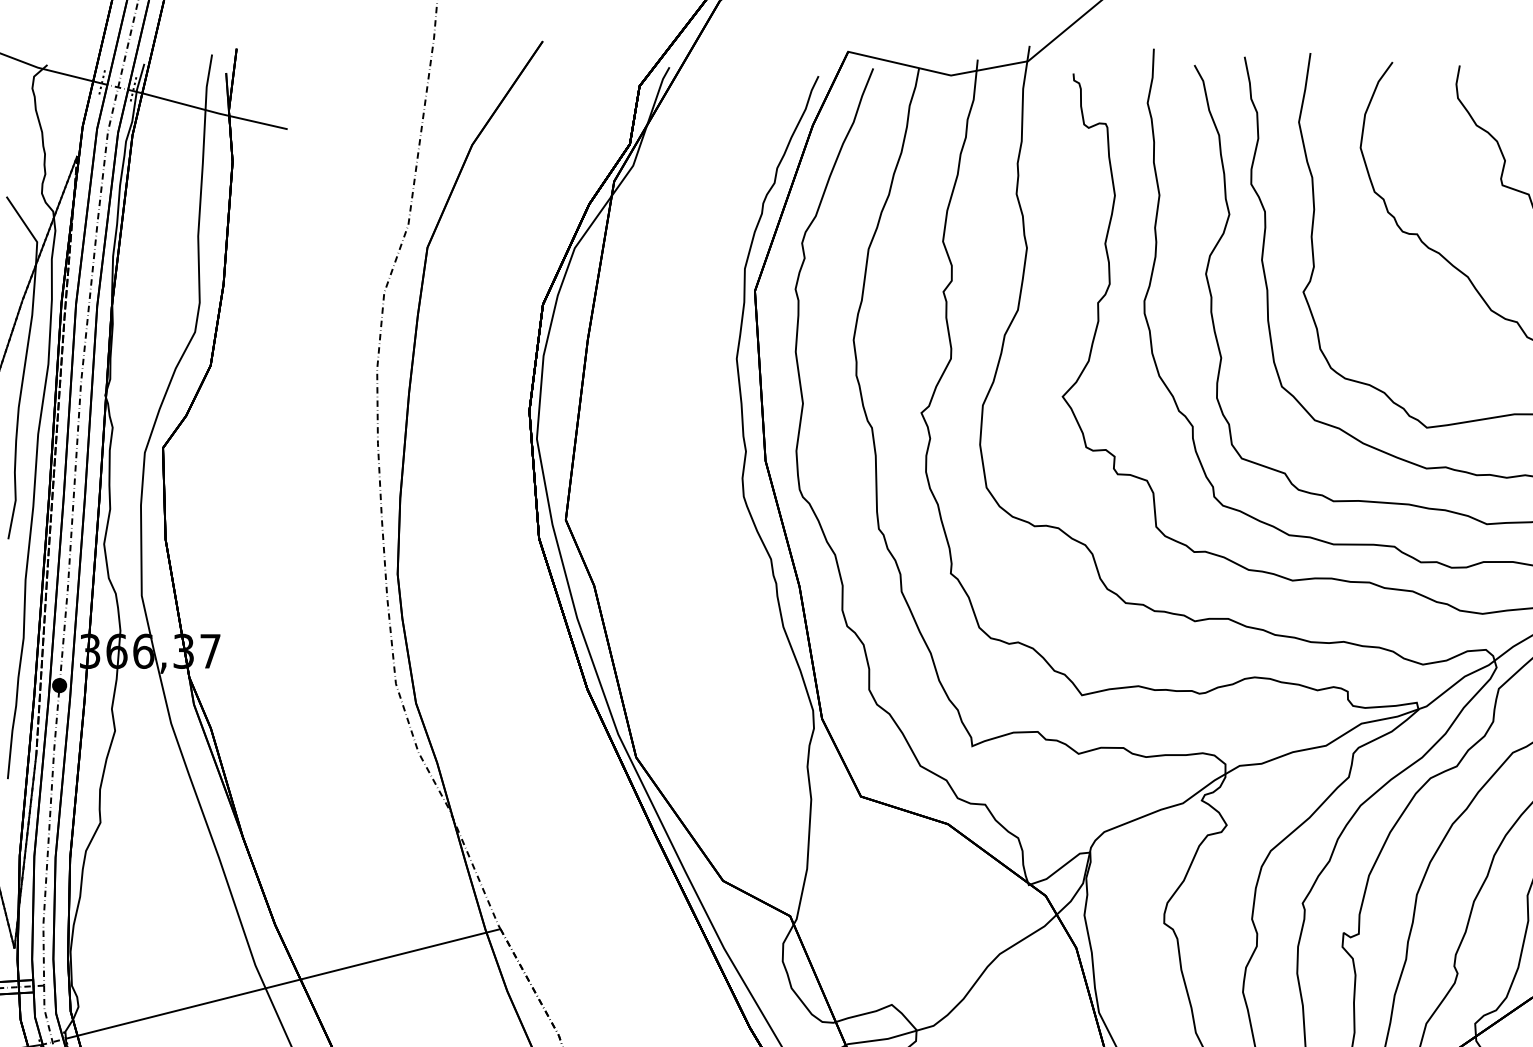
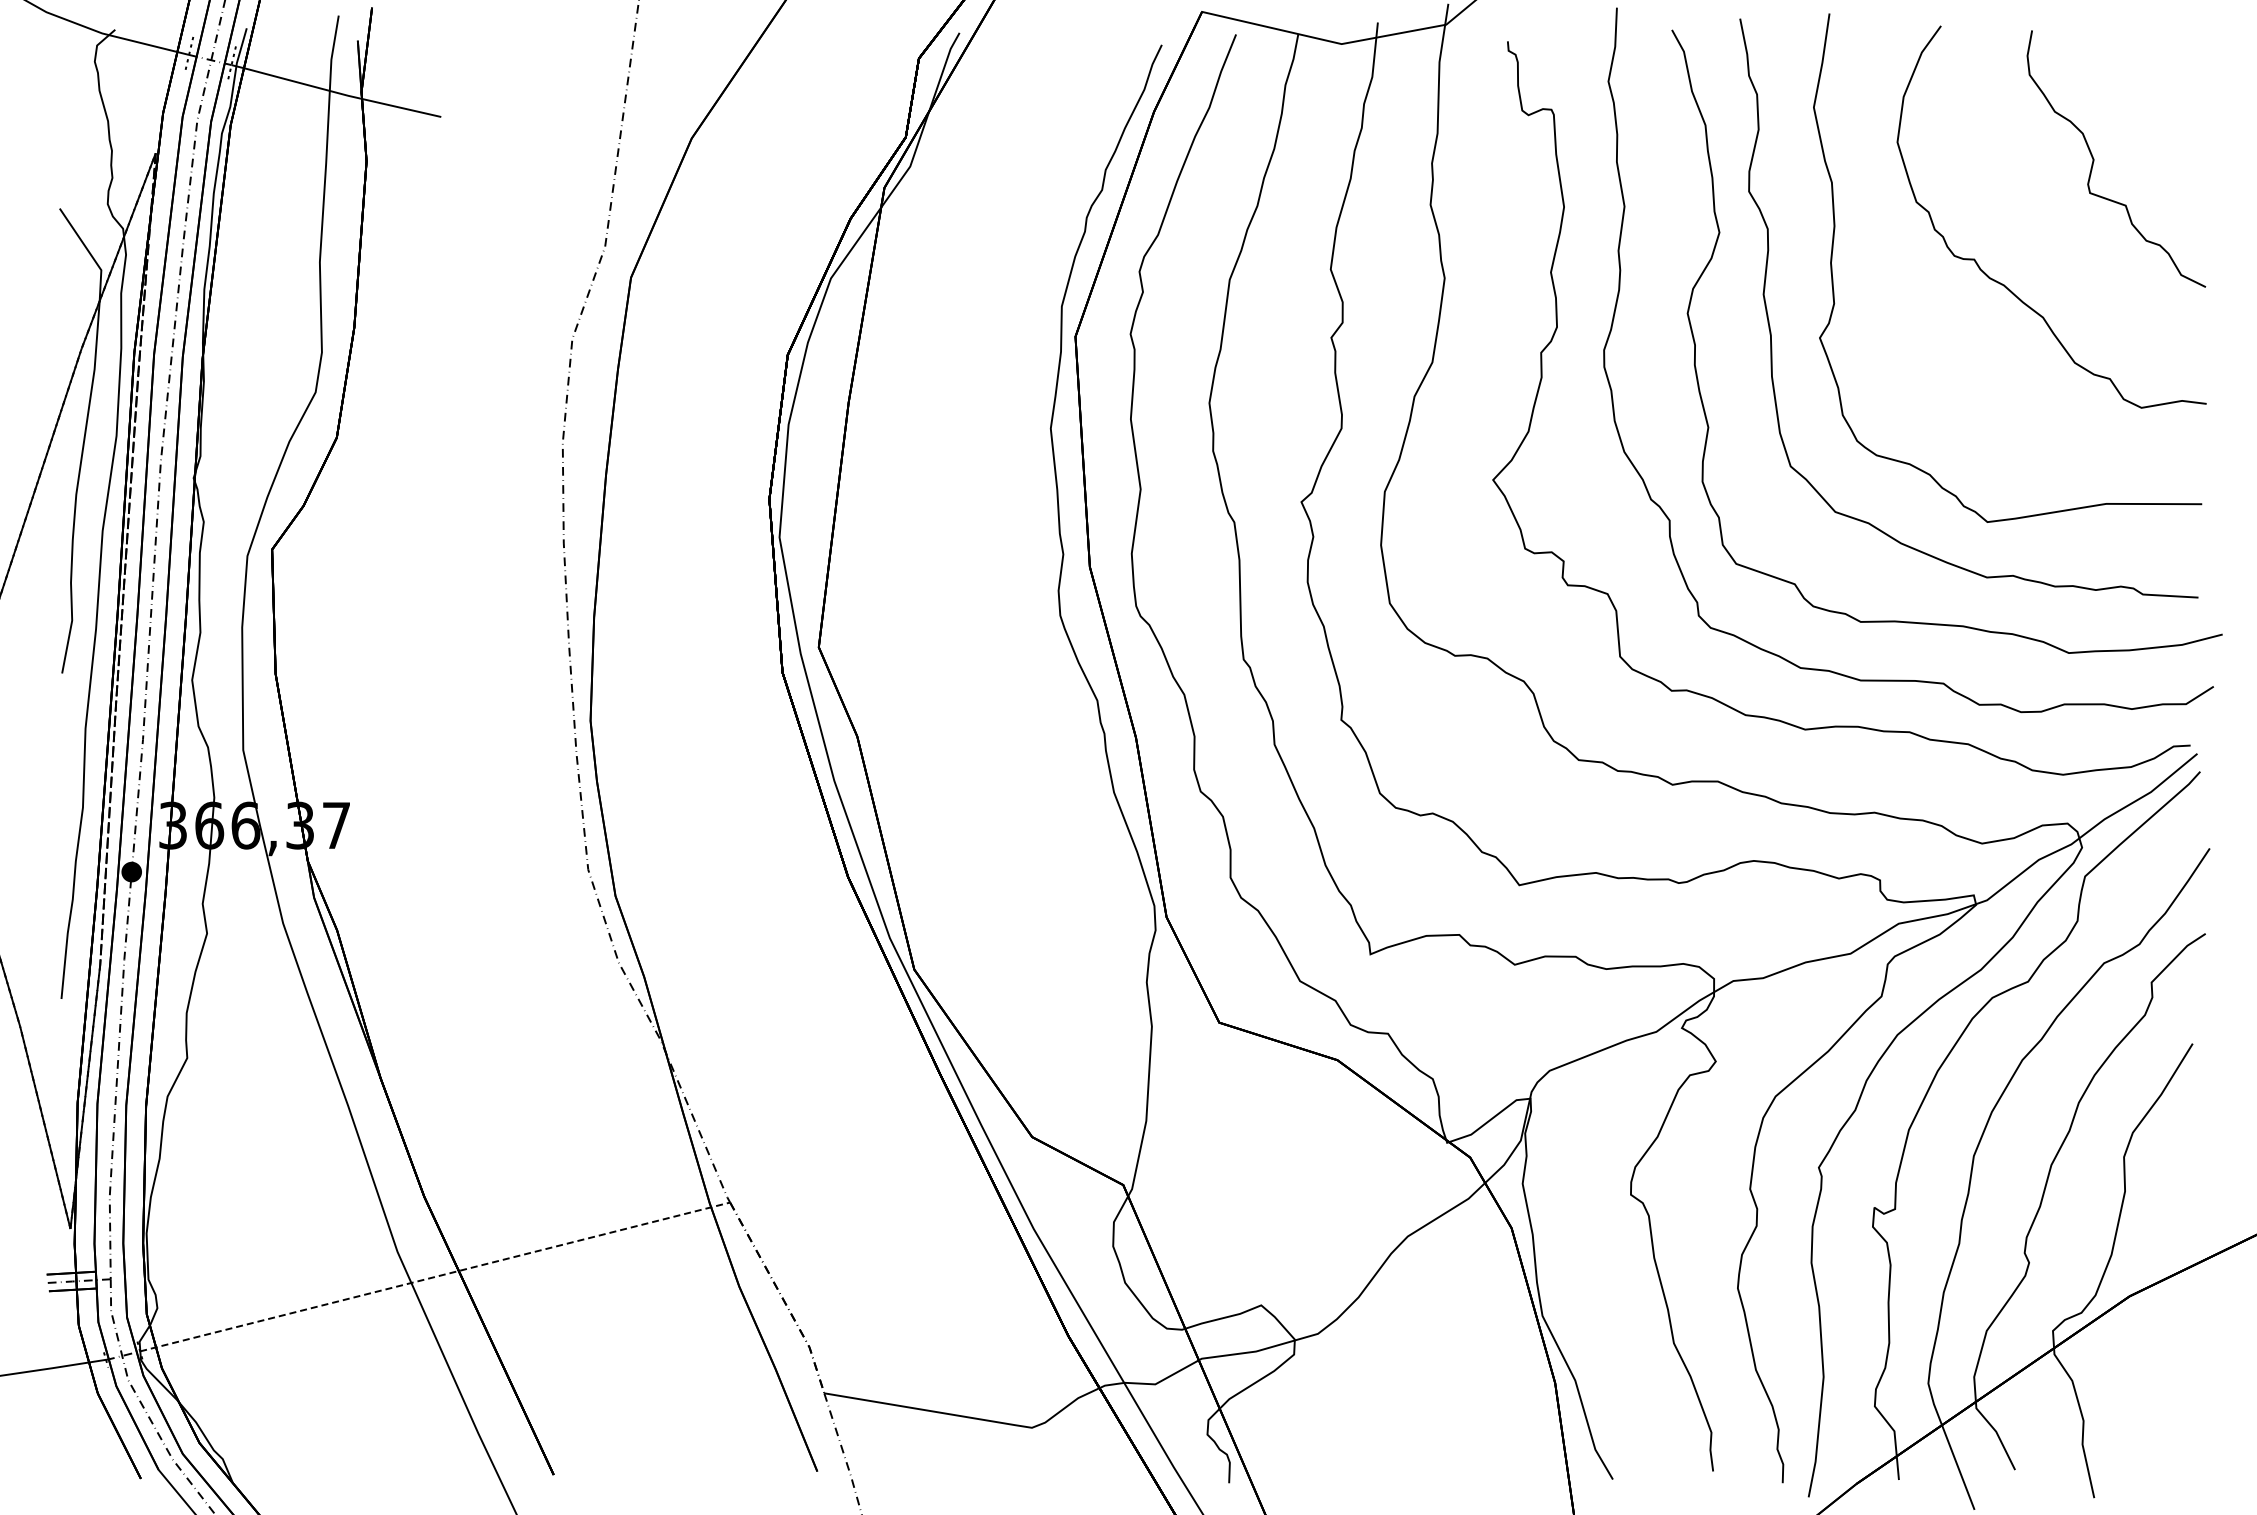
line: (283, 983) -> (435, 1276), solid -> dashed

